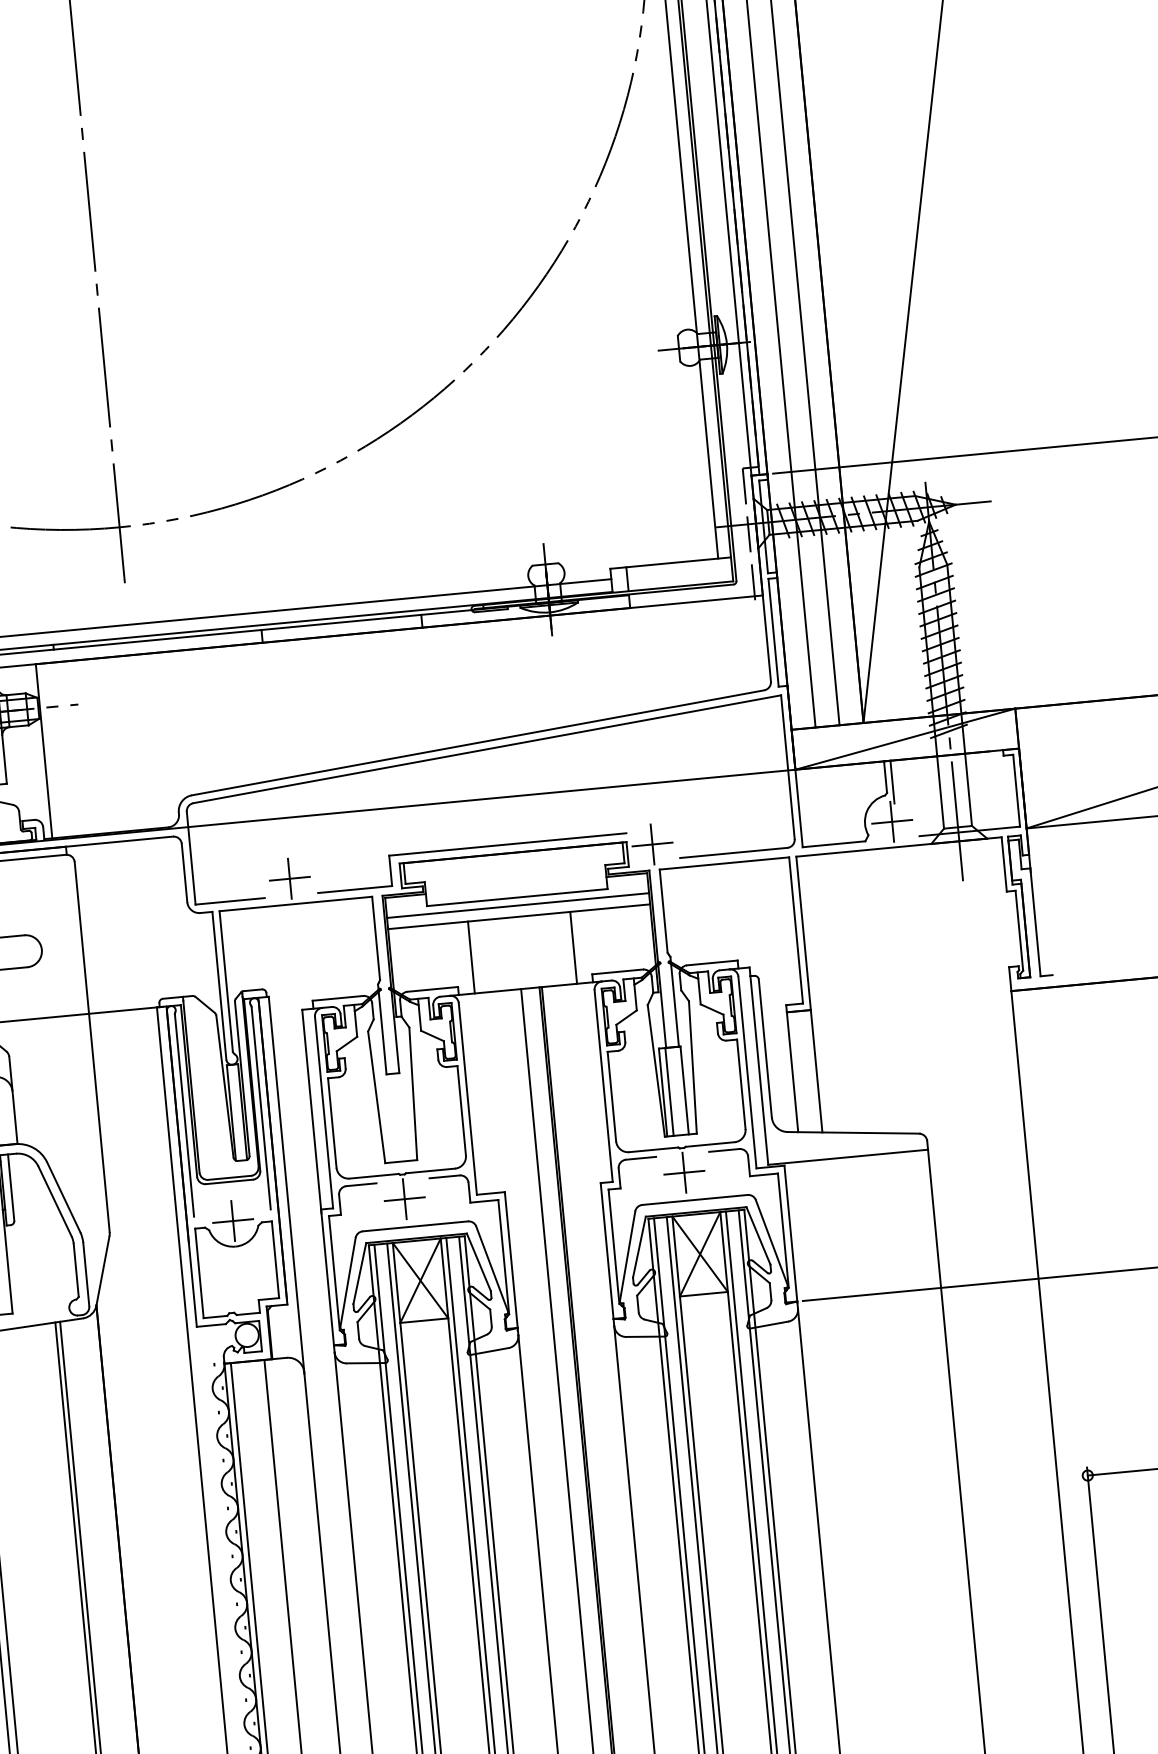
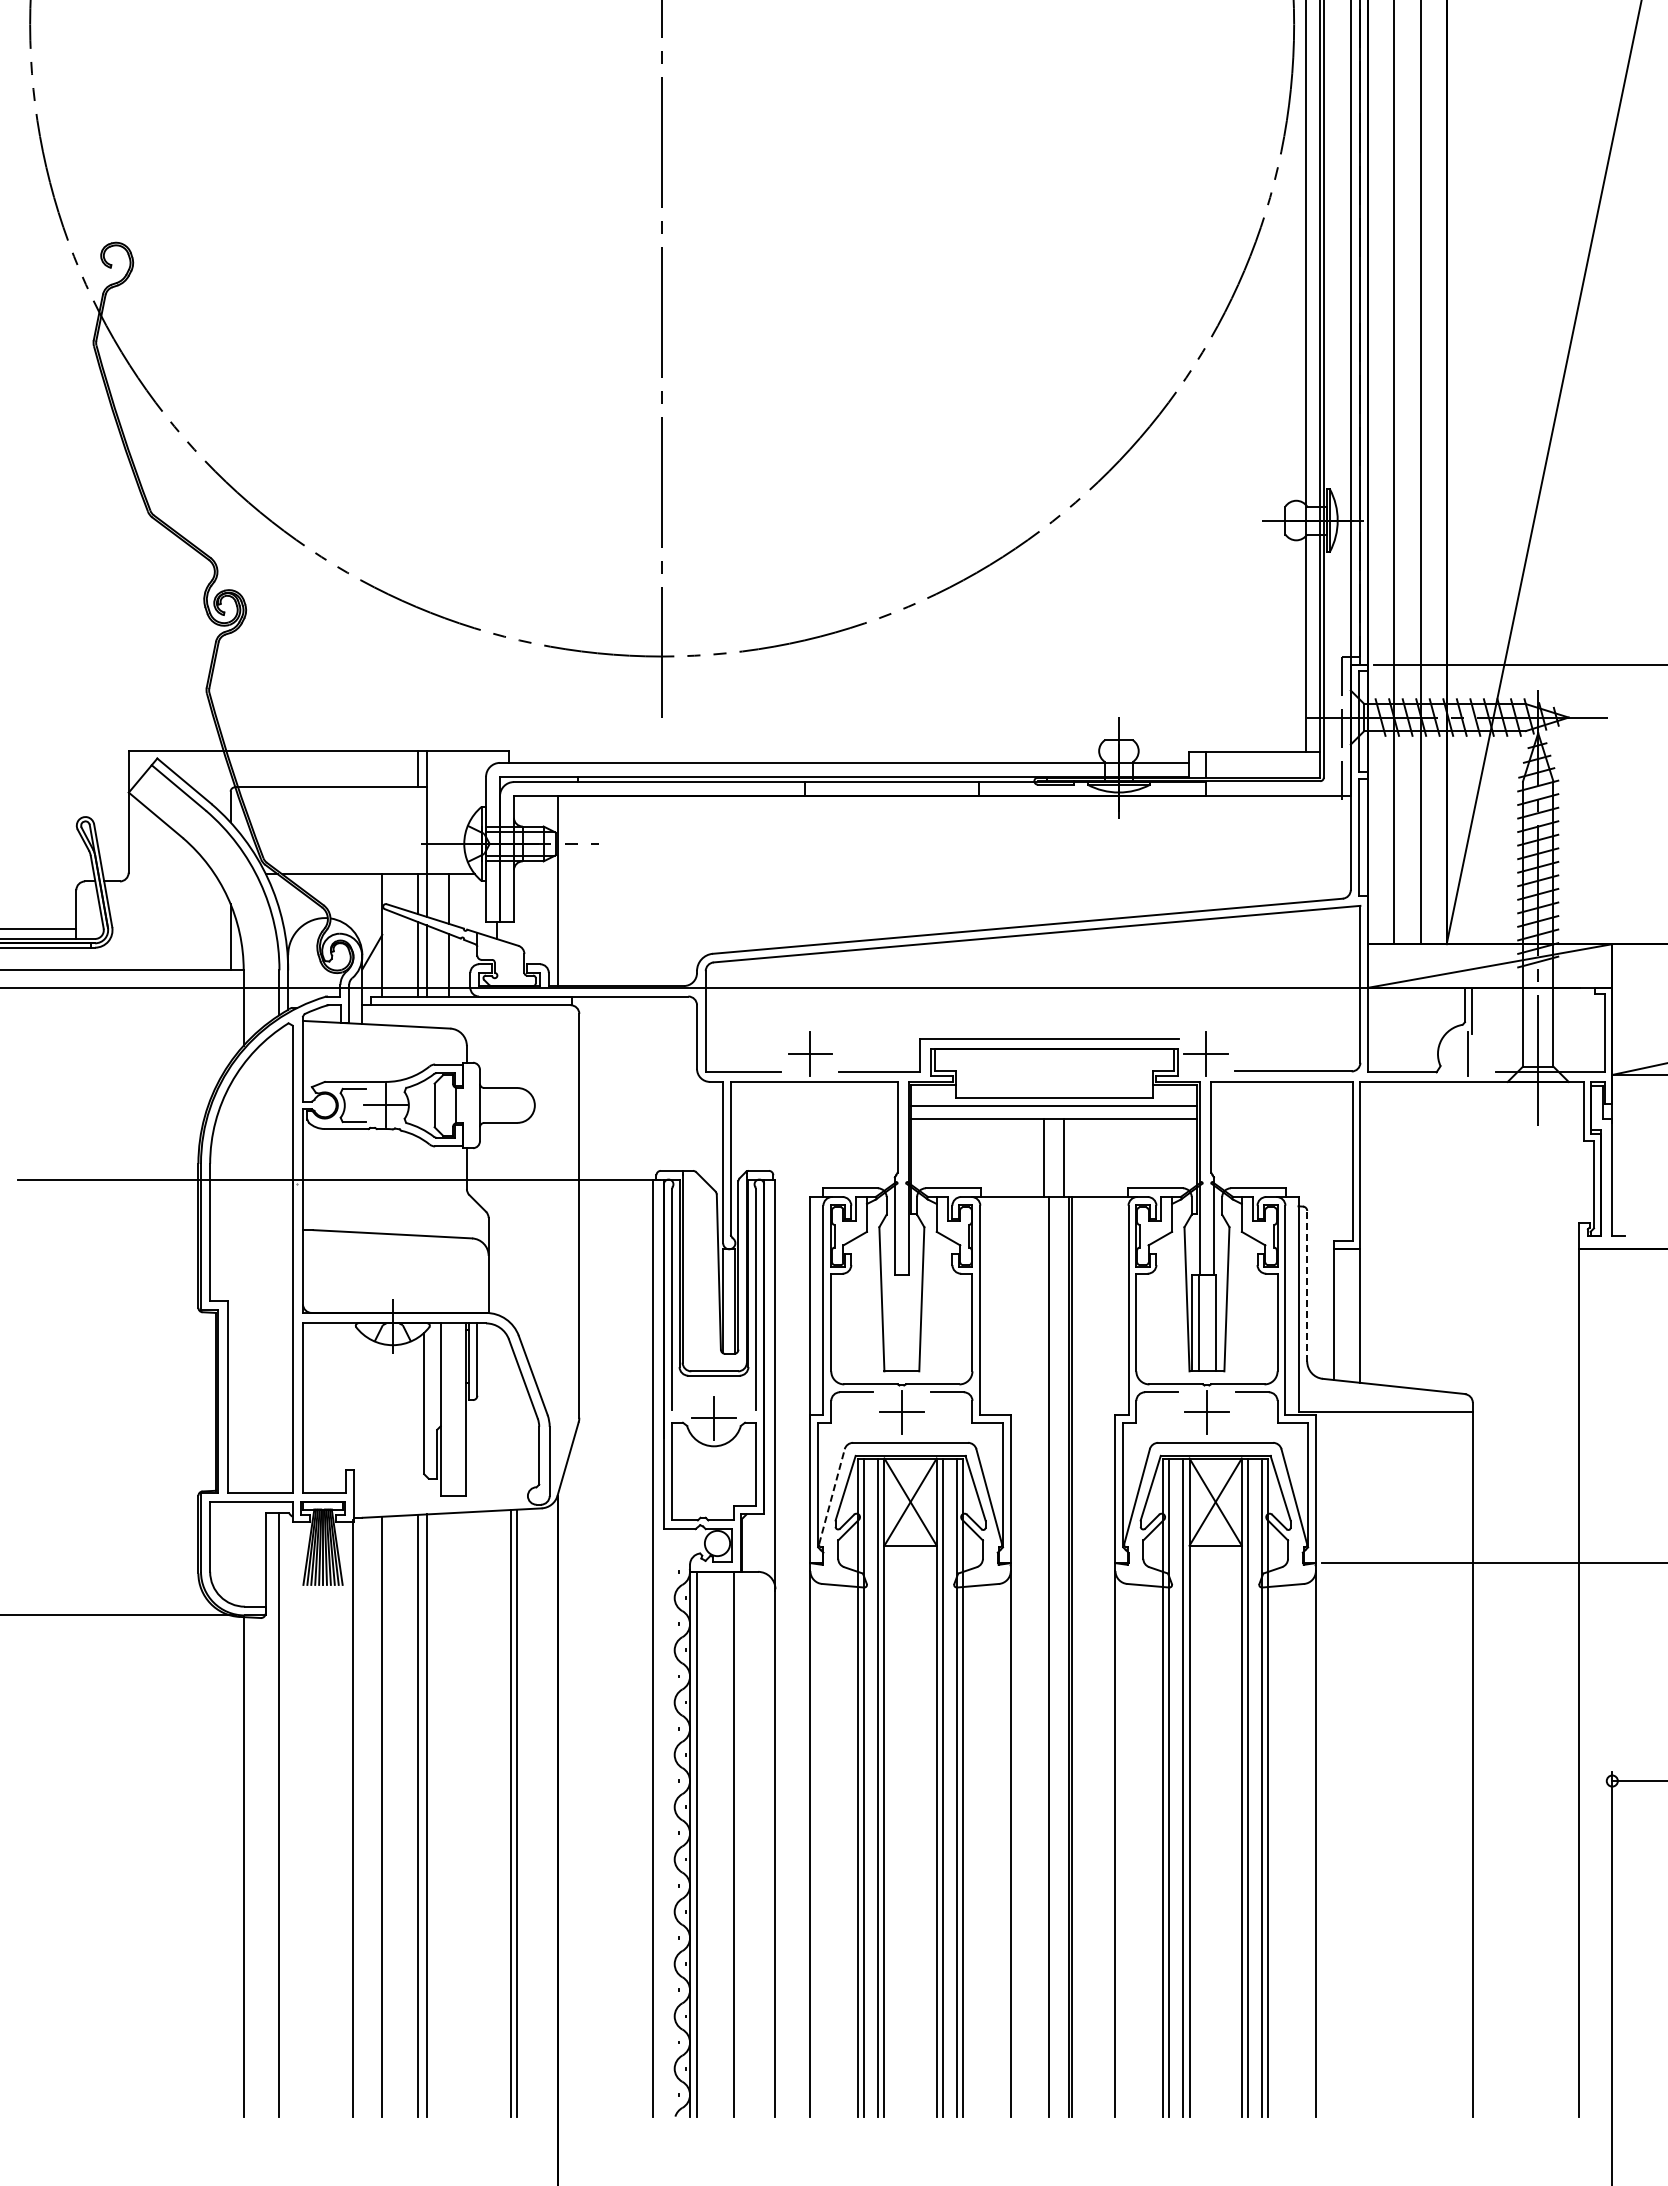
line: (892, 822) -> (1467, 1054), removed
line: (573, 947) -> (1044, 1157), moved
line: (471, 957) -> (1063, 1157), moved
line: (765, 1047) -> (1307, 1285), solid -> dashed
line: (348, 1282) -> (832, 1496), solid -> dashed

